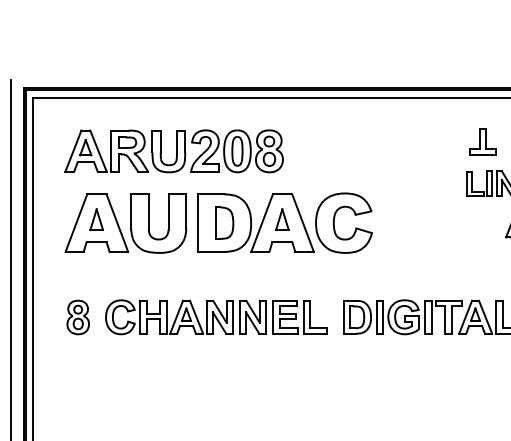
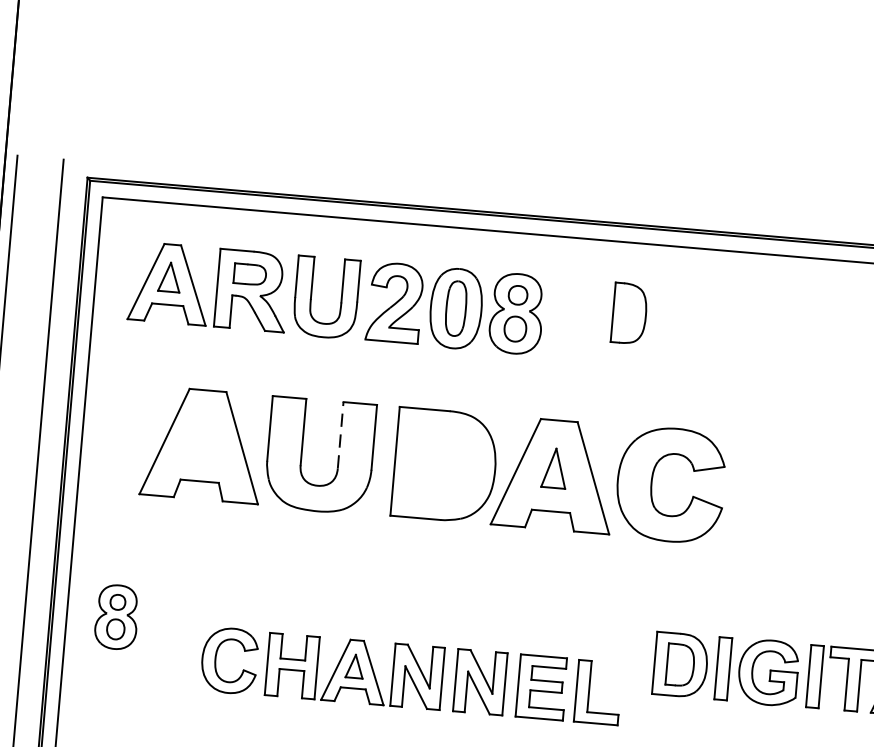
part: (173, 151) -> (335, 298), moved
line: (168, 211) -> (340, 434), solid -> dashed
part: (96, 219) -> (203, 437), removed
part: (224, 222) -> (629, 312), moved
part: (77, 317) -> (115, 617), moved
part: (216, 317) -> (411, 676), moved

